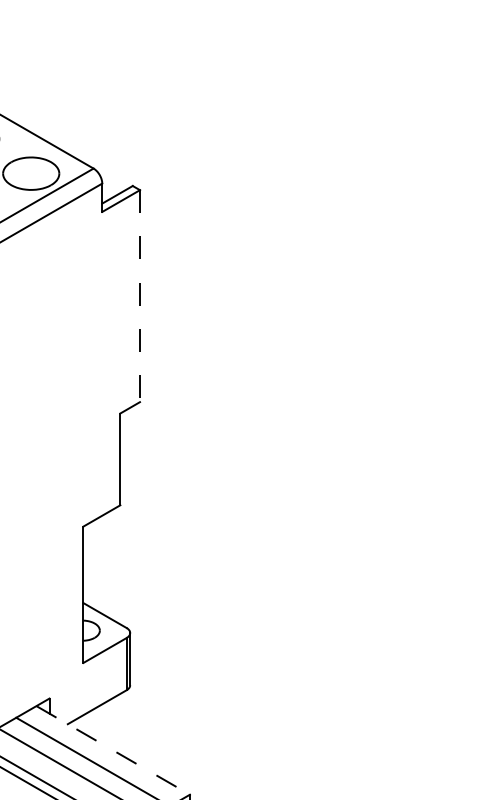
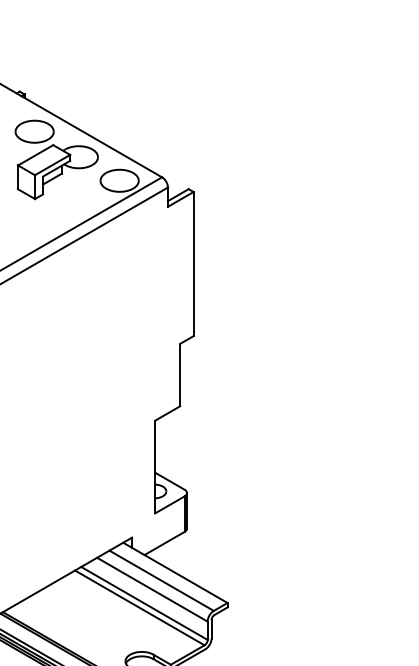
line: (139, 296) -> (193, 264), dashed -> solid
line: (113, 751) -> (175, 573), dashed -> solid

